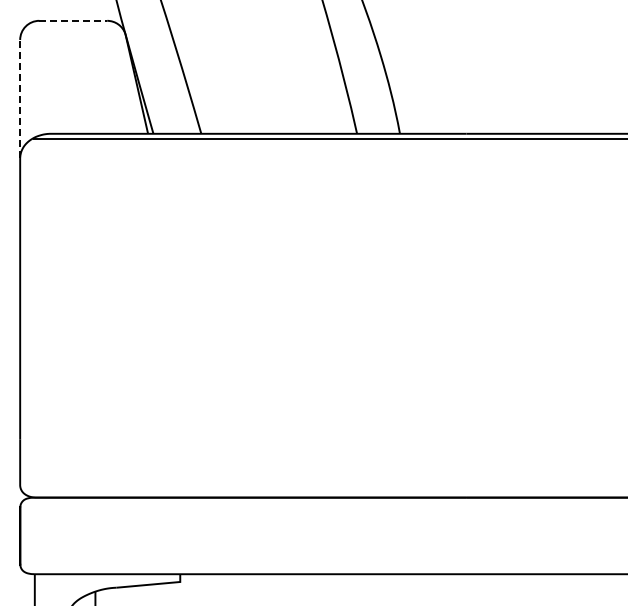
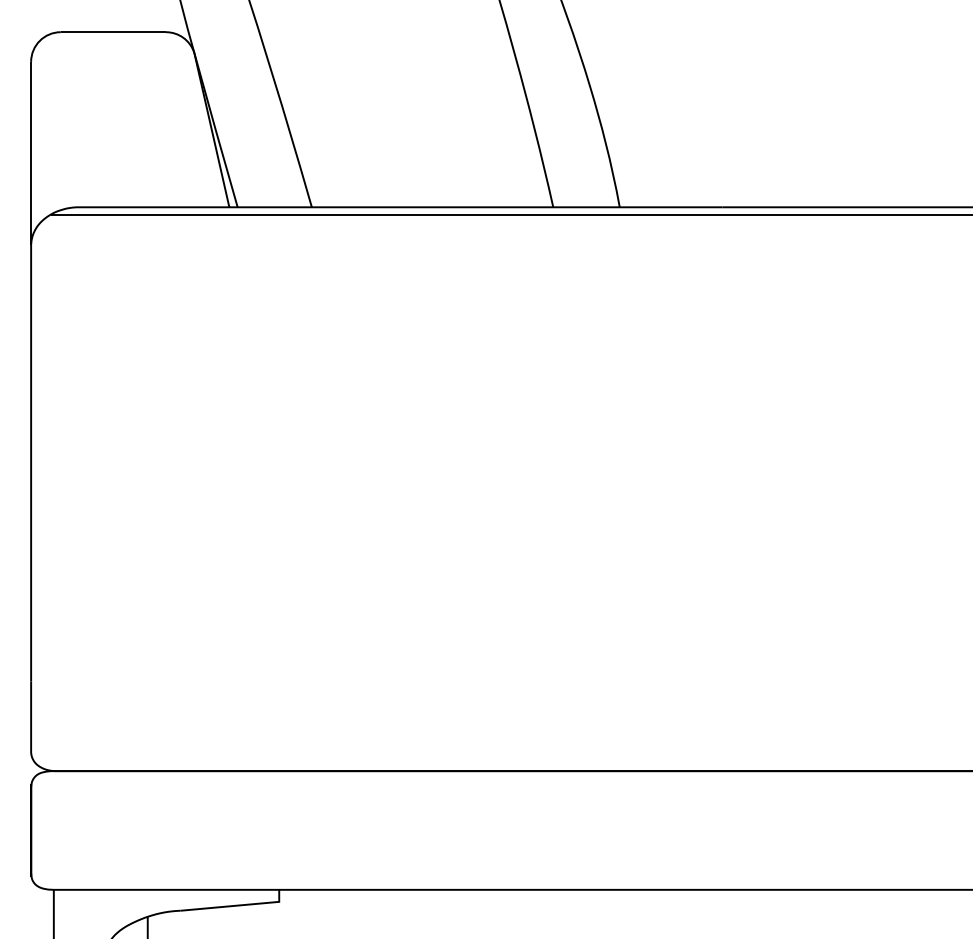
line: (73, 20) -> (113, 31), dashed -> solid
line: (20, 98) -> (31, 152), dashed -> solid

